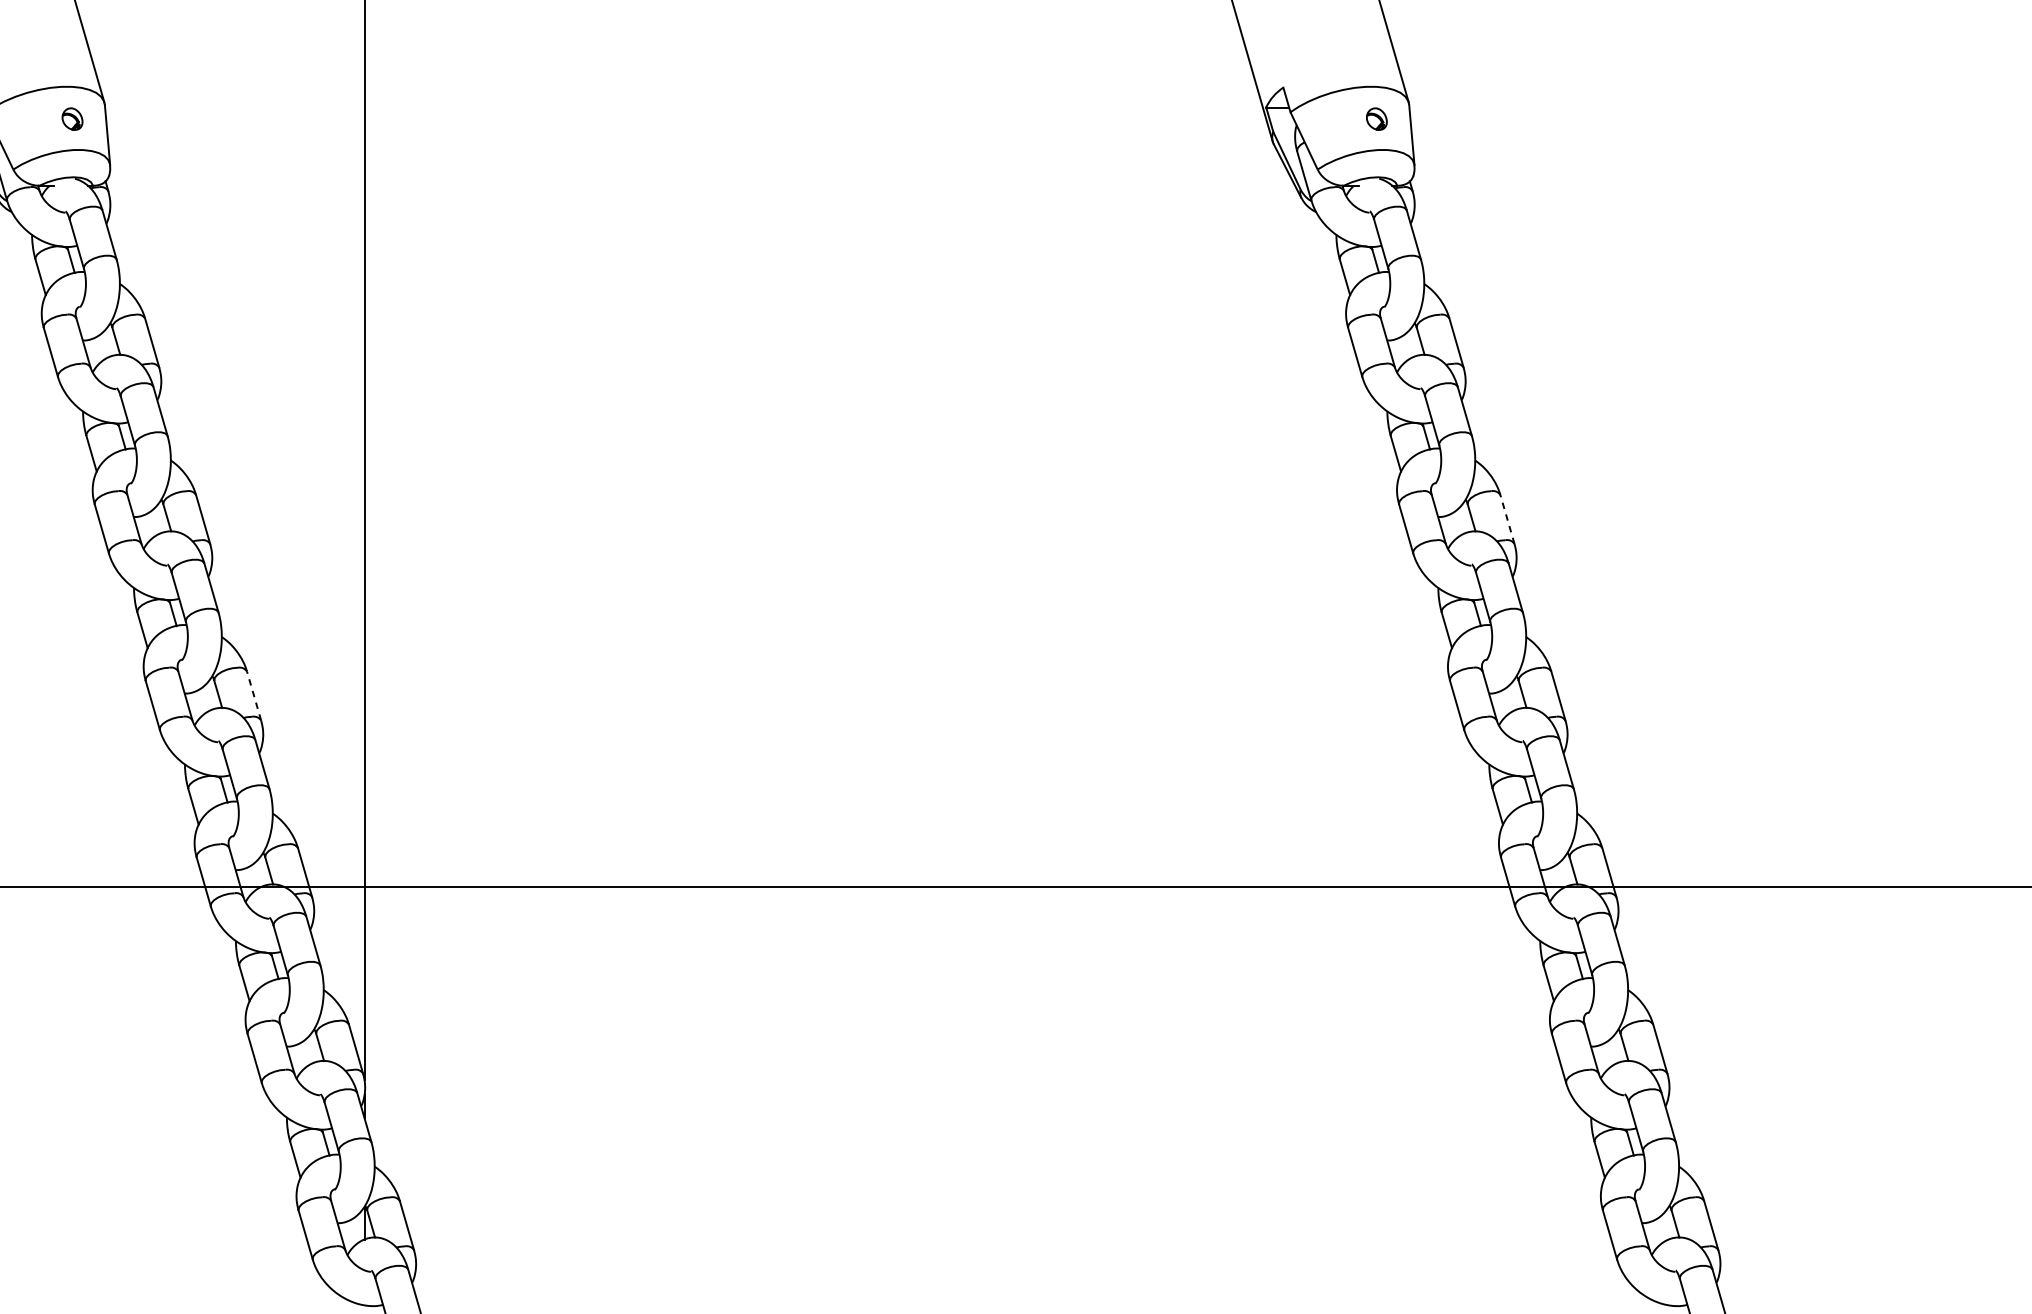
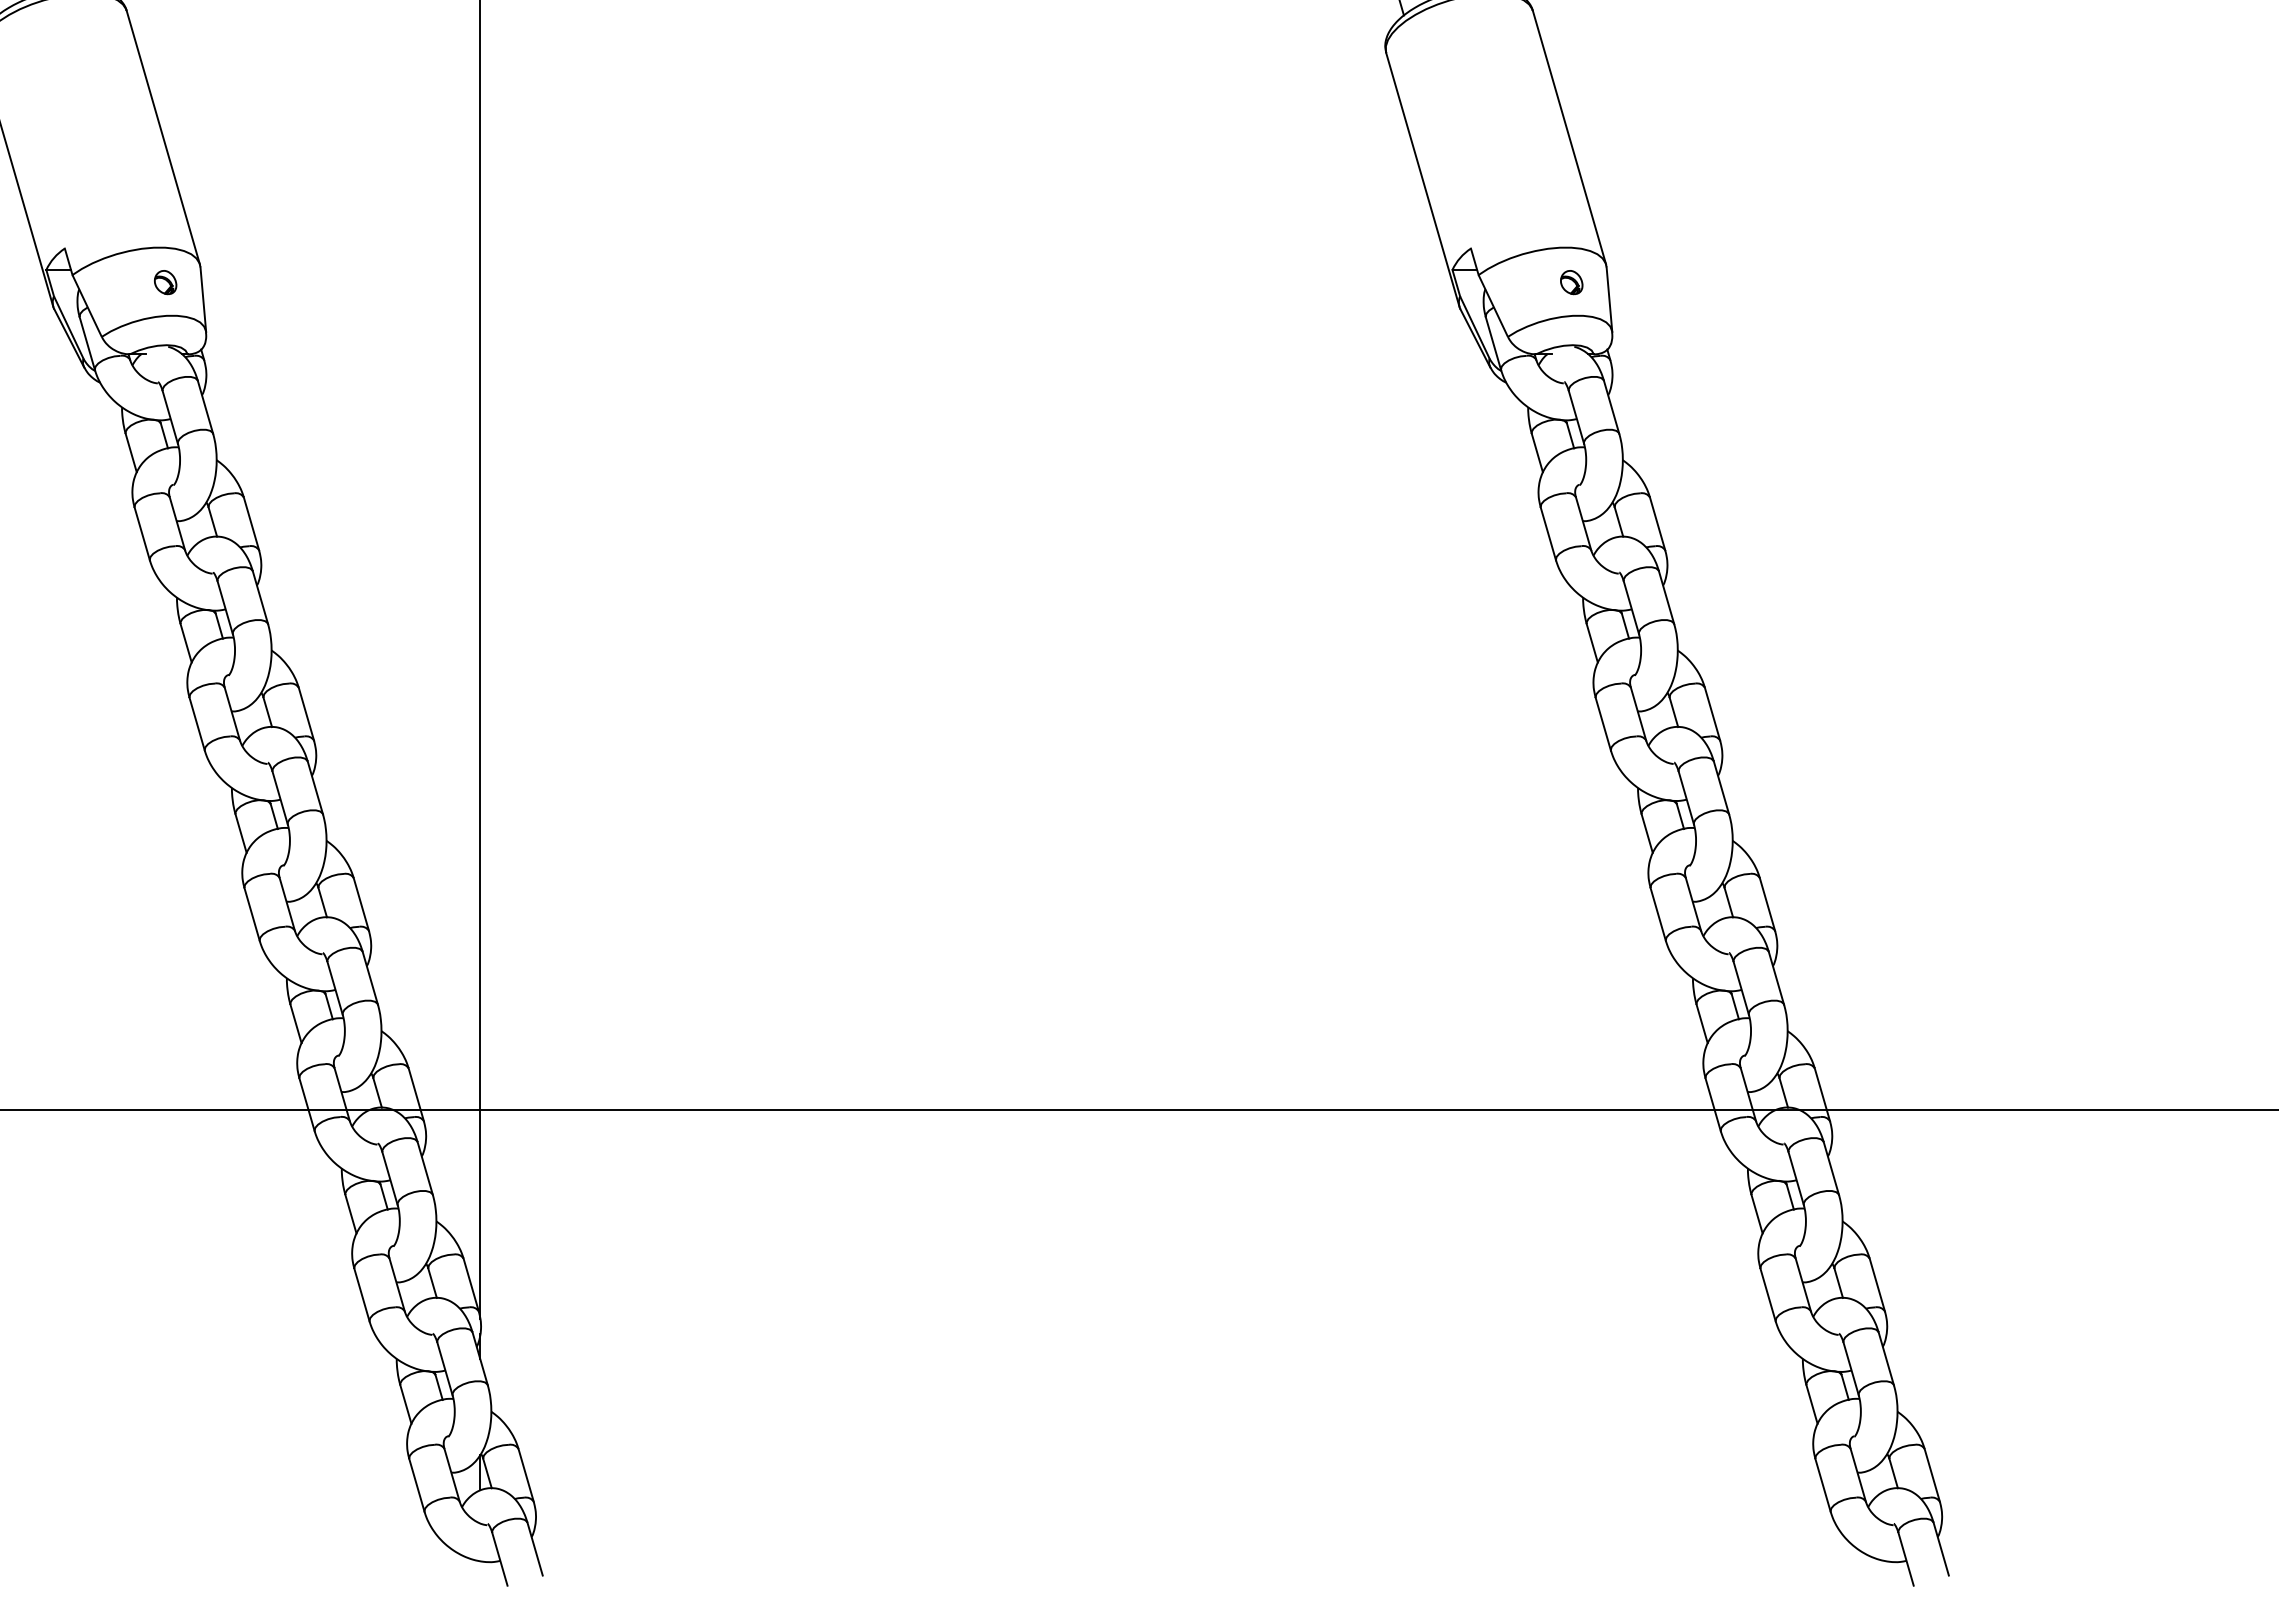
line: (1507, 519) -> (1712, 714), dashed -> solid
line: (254, 696) -> (361, 904), dashed -> solid

